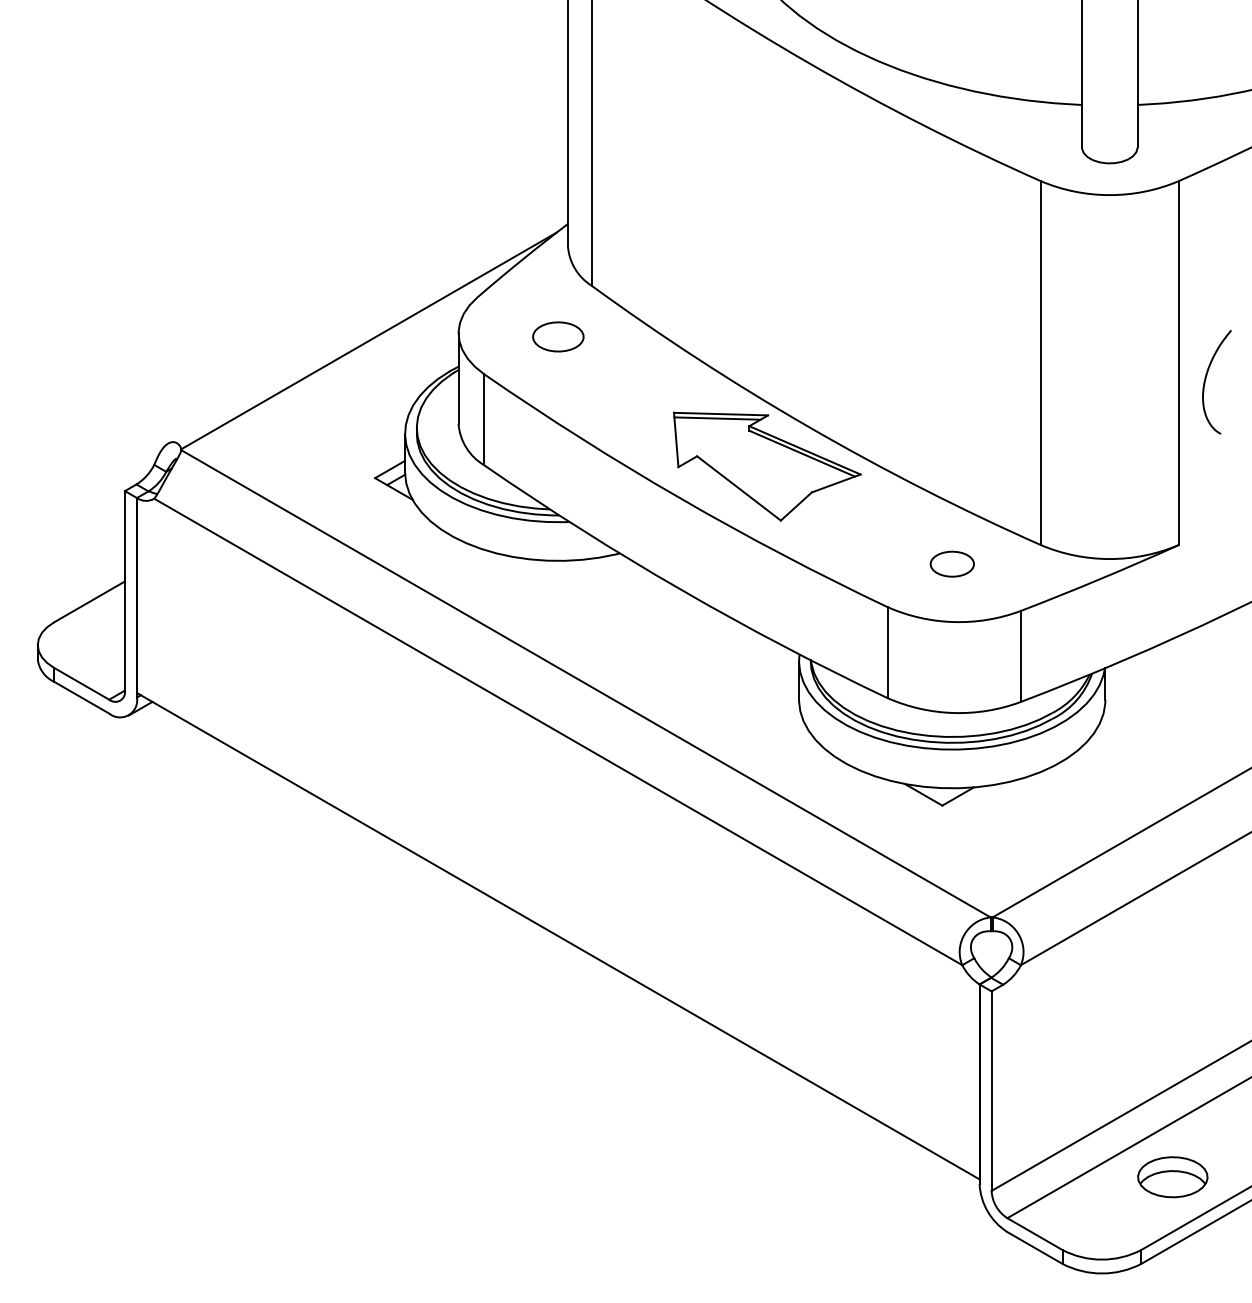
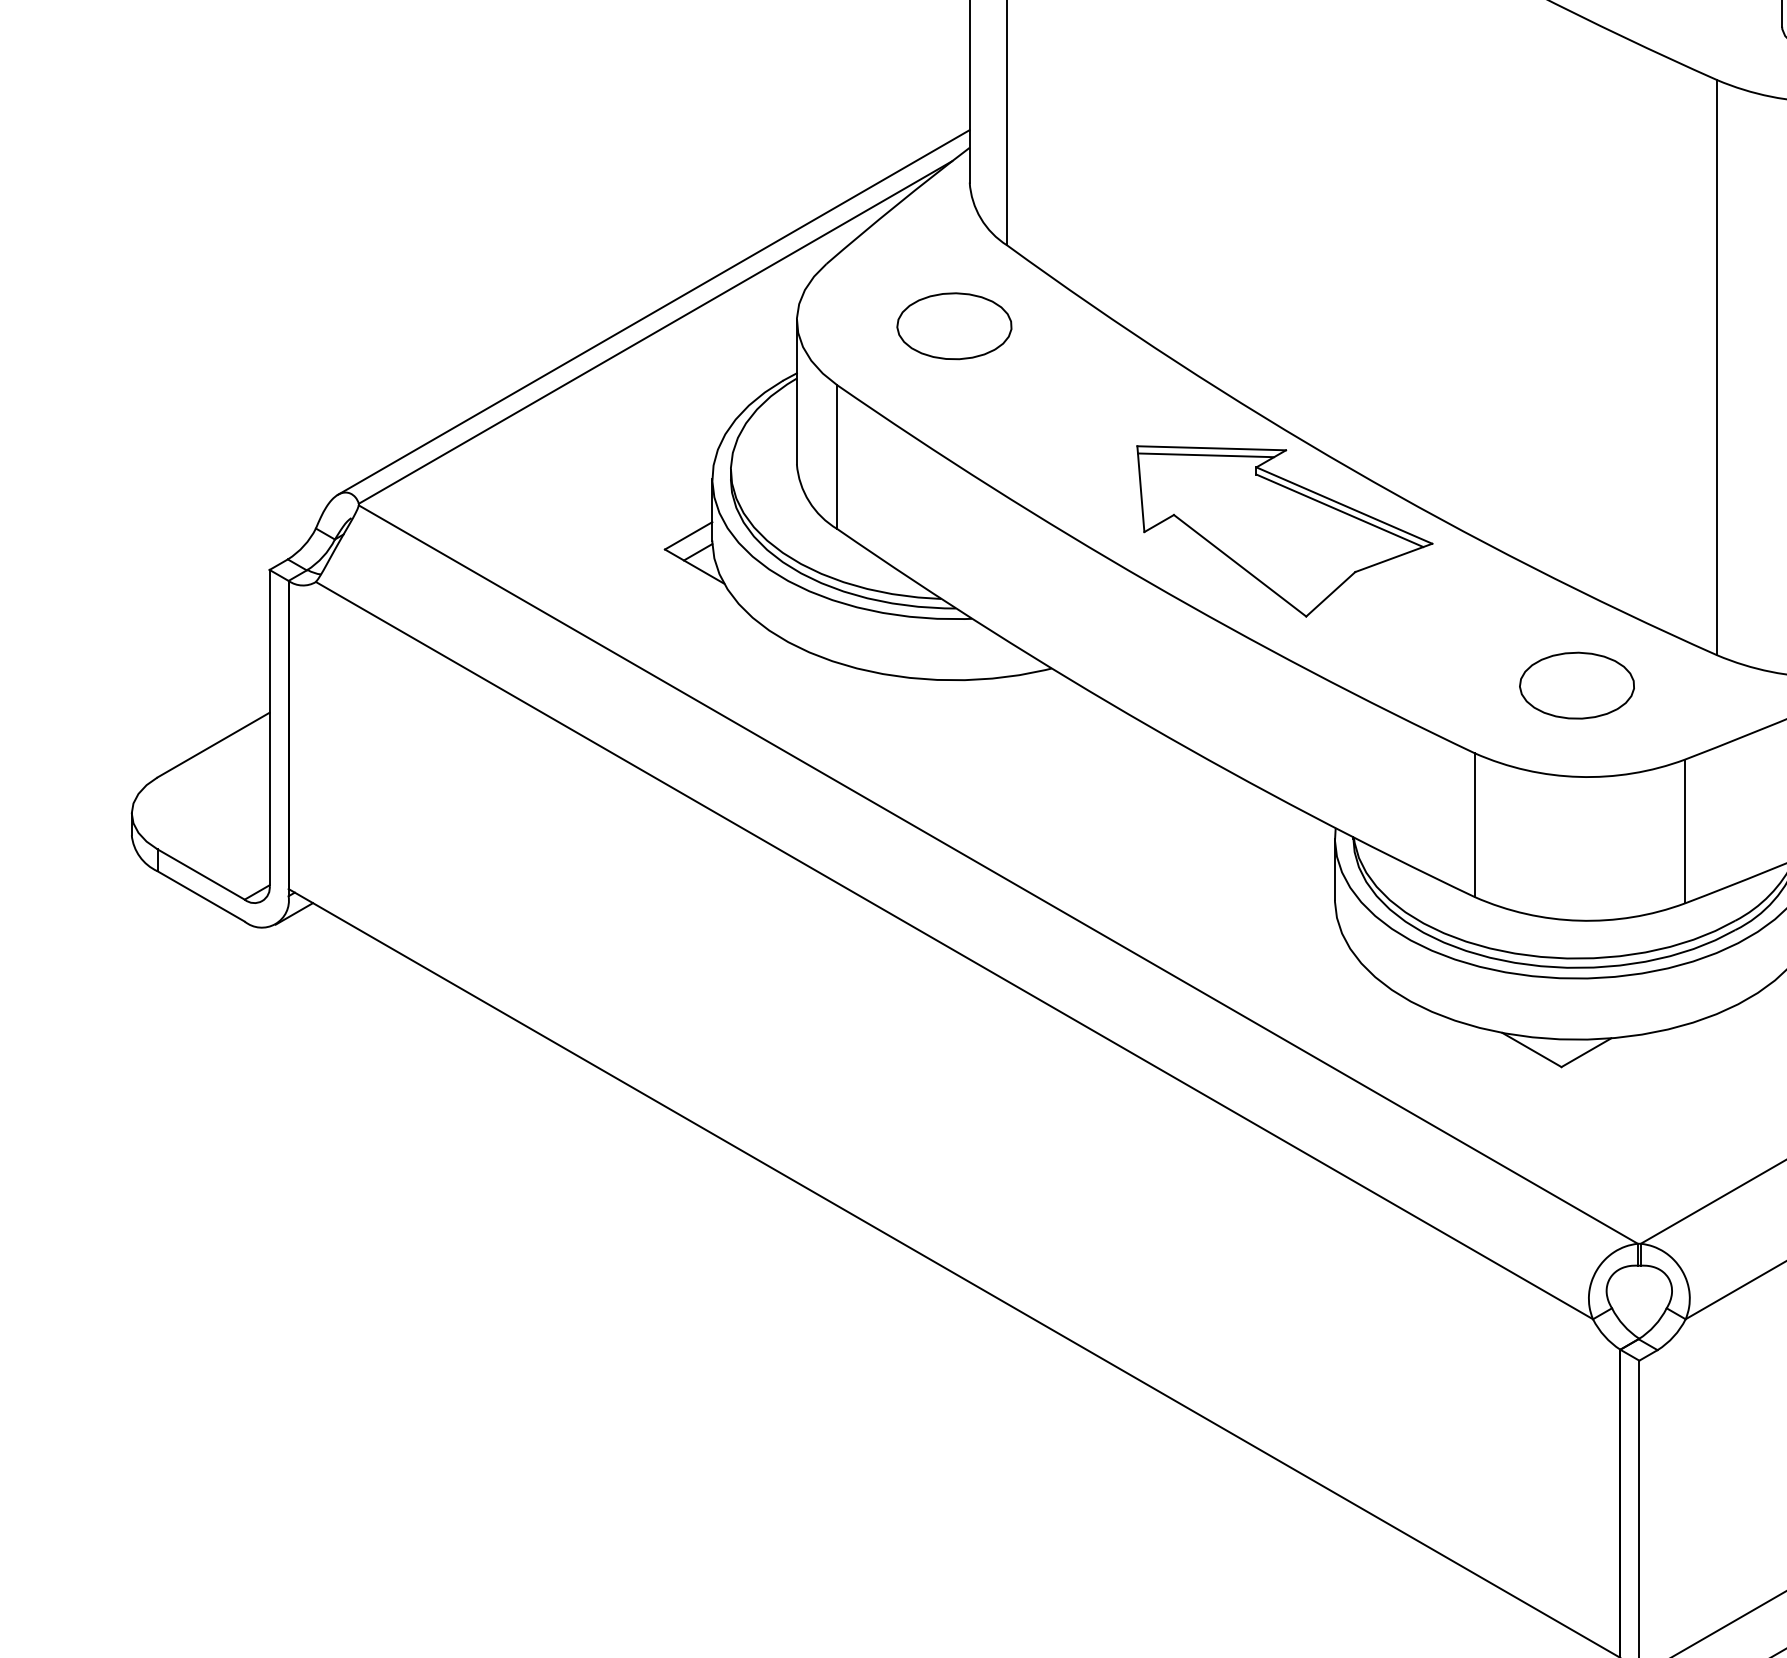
line: (367, 327) -> (652, 311), added
part: (558, 336) -> (954, 325), size x1.43
part: (952, 563) -> (1577, 684), size x1.67

